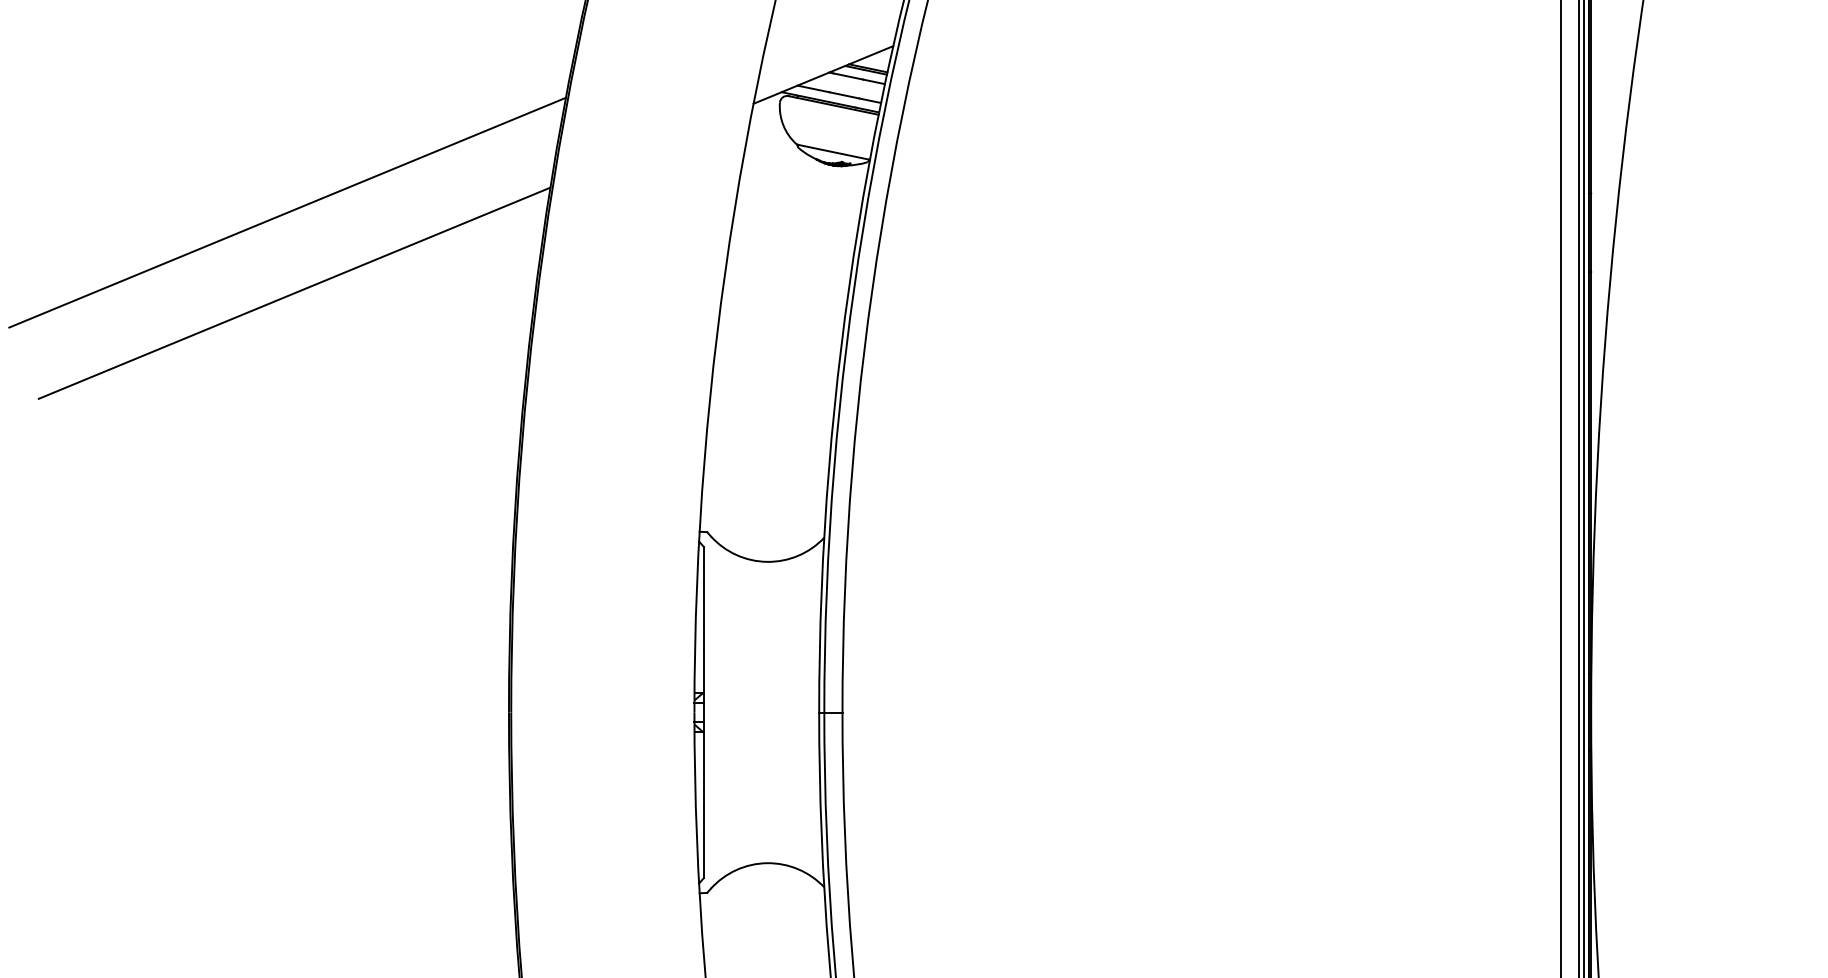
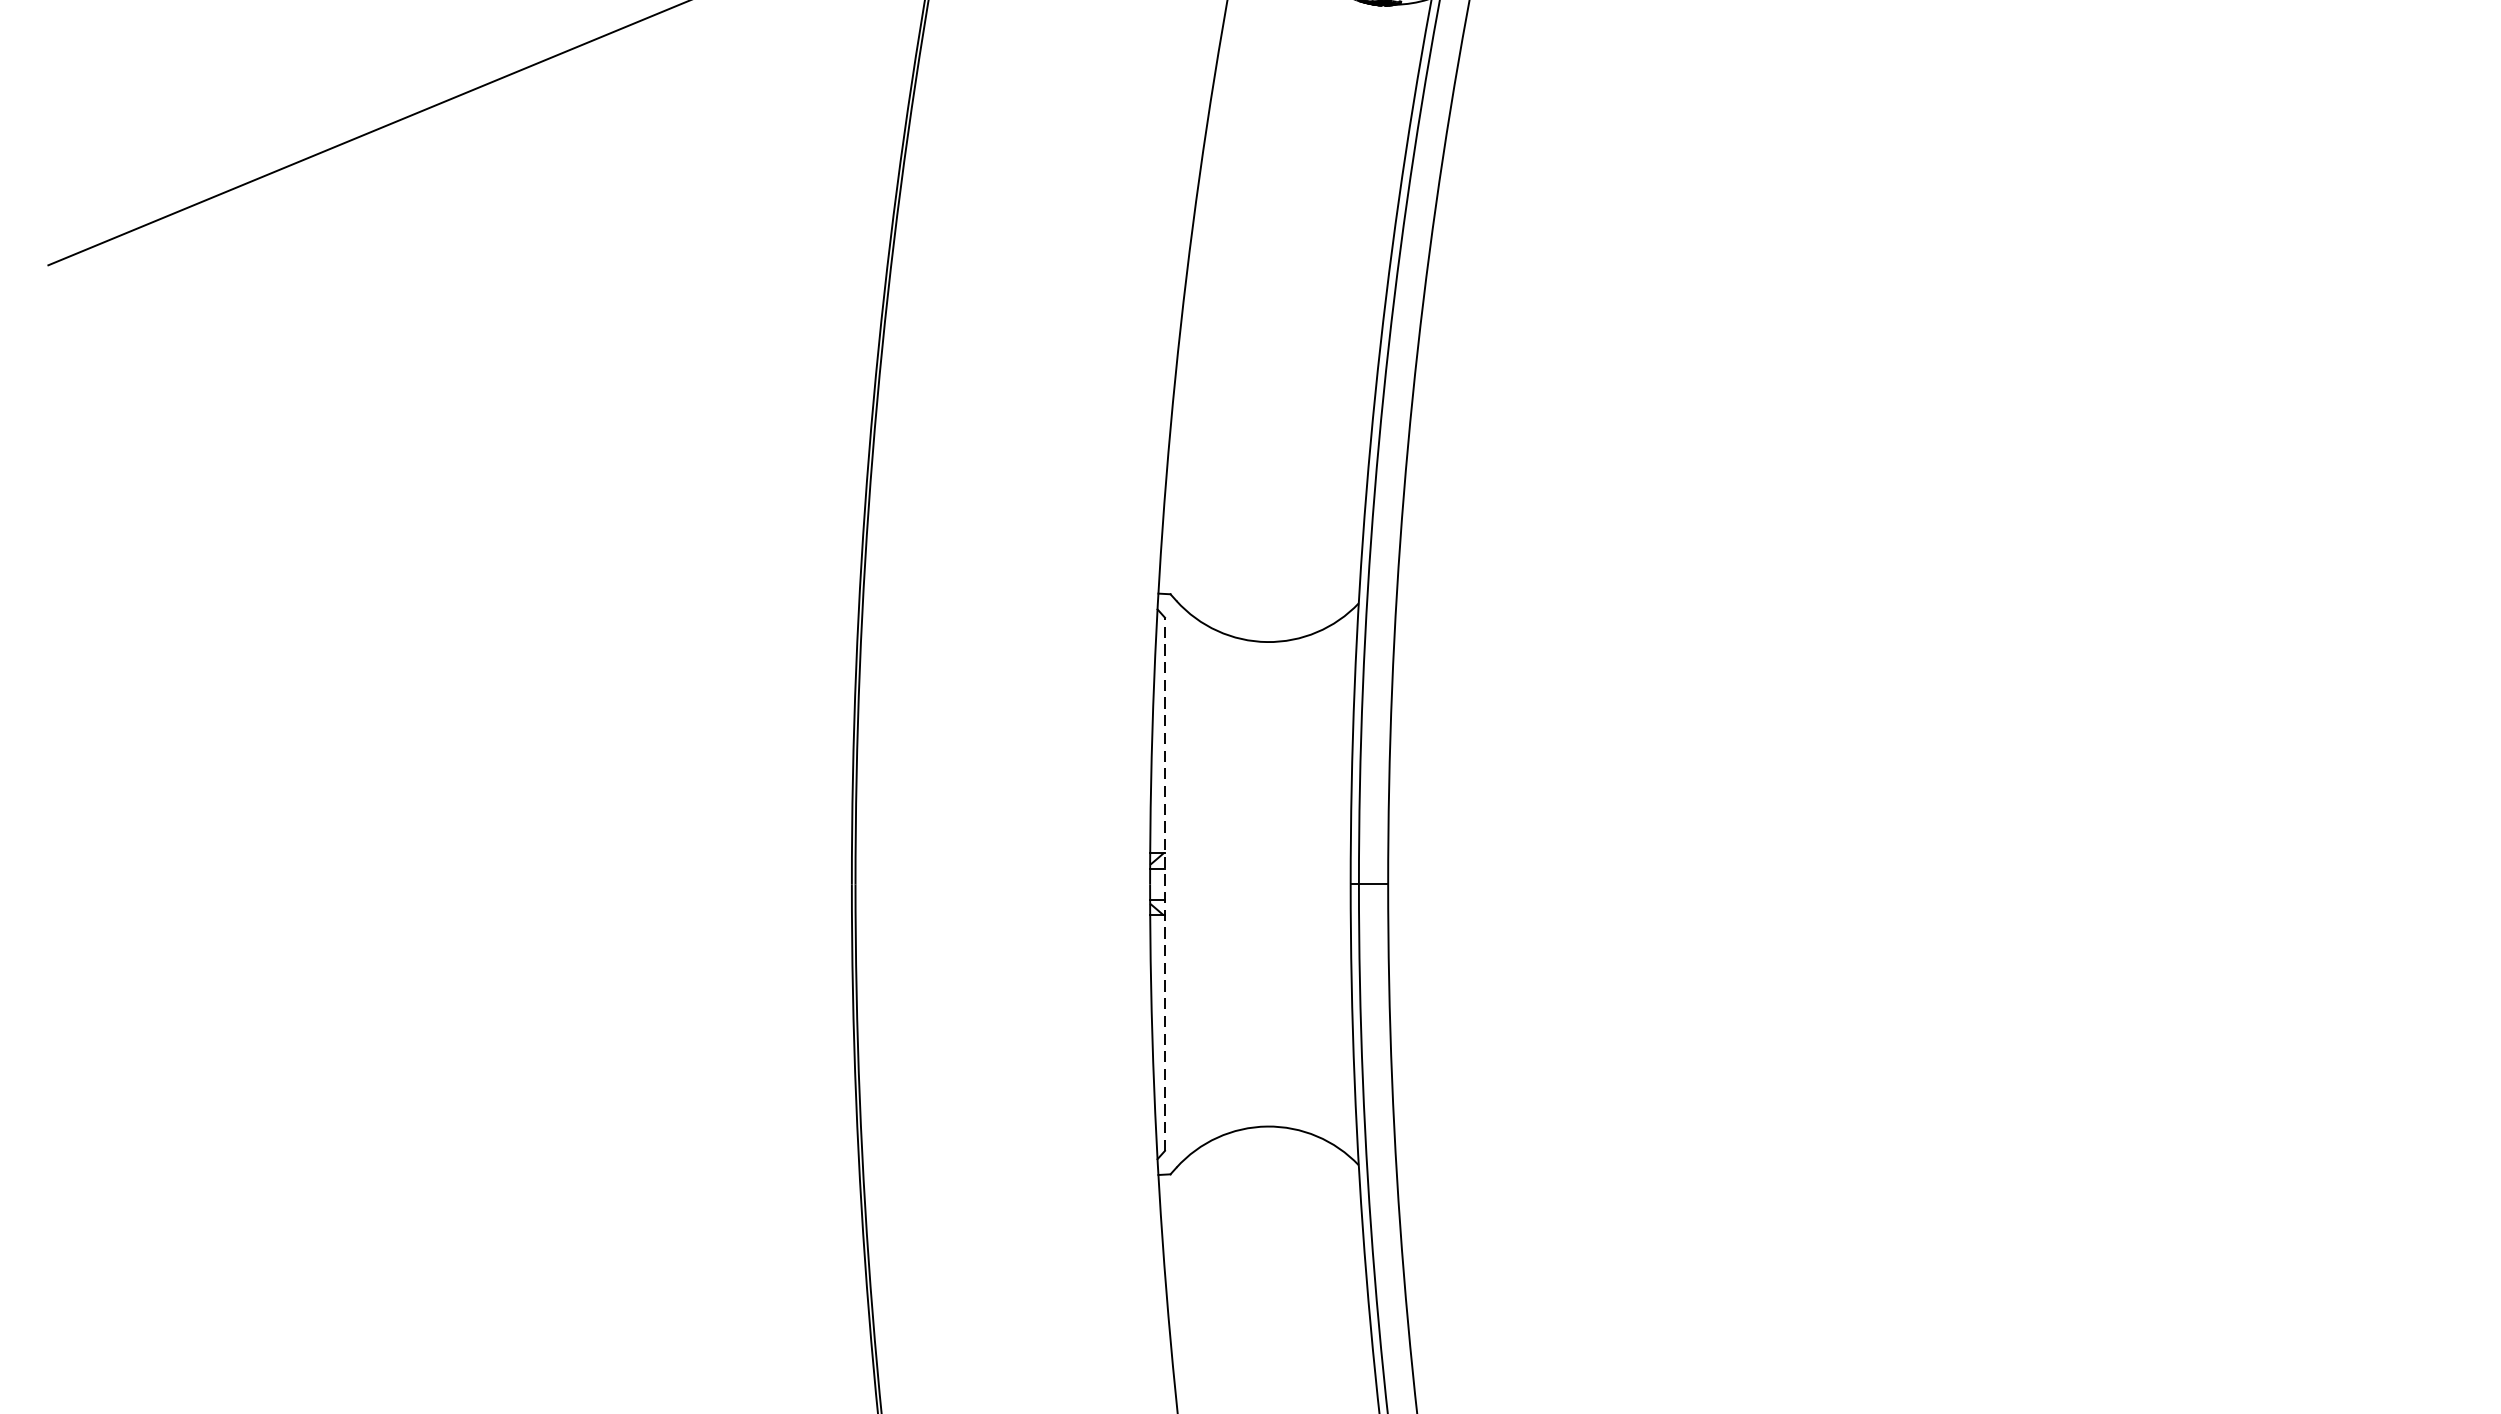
line: (294, 292) -> (506, 208), removed
line: (703, 712) -> (1164, 884), solid -> dashed

